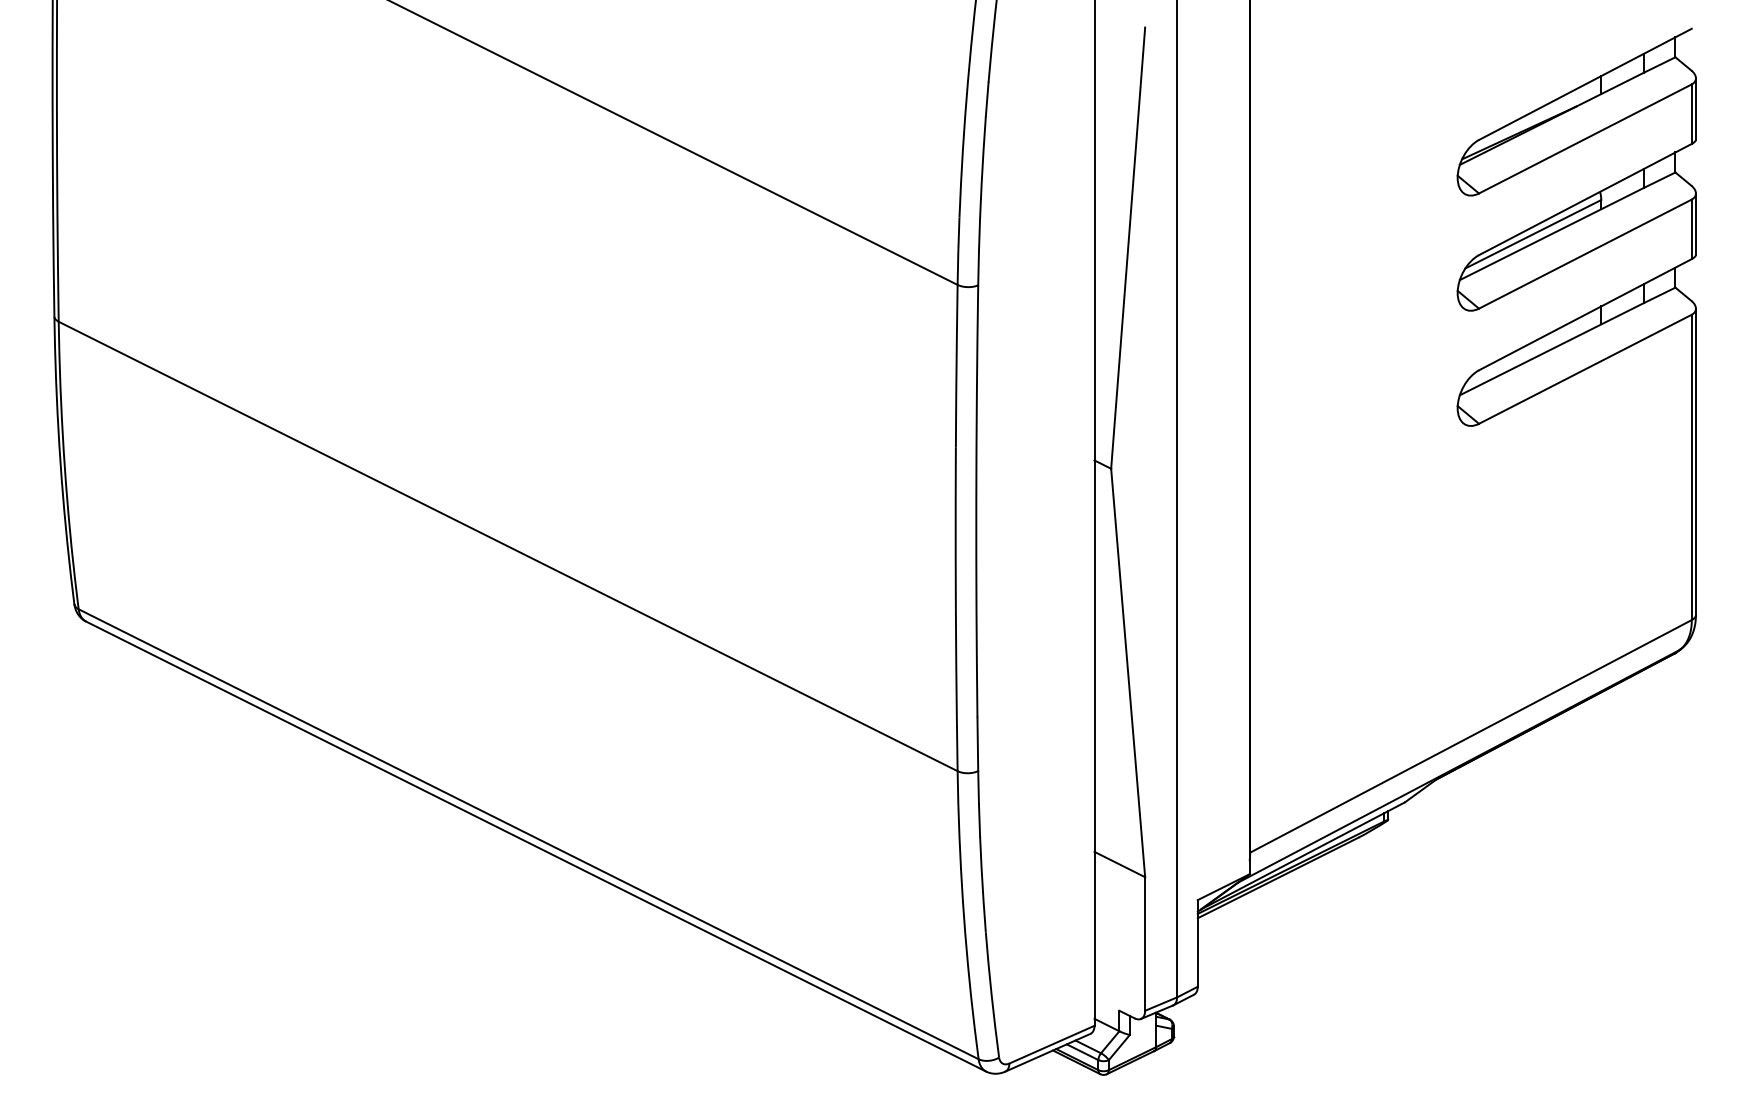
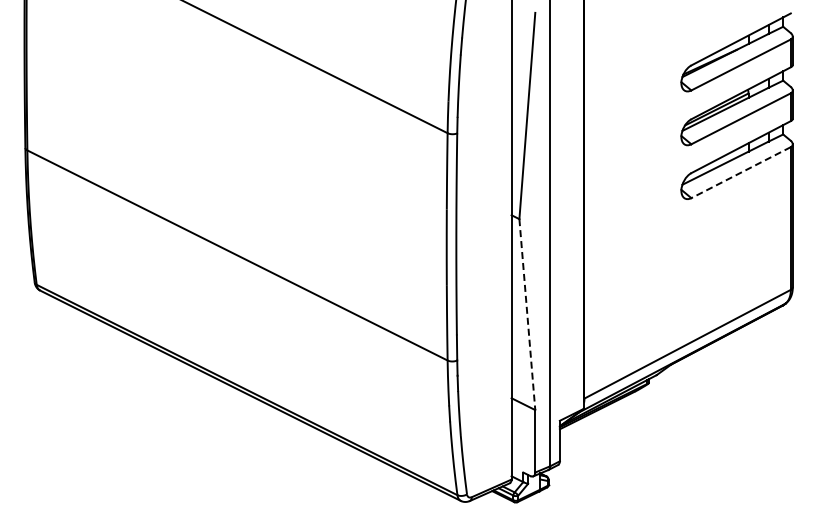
line: (1586, 368) -> (741, 172), solid -> dashed
line: (1128, 672) -> (527, 314), solid -> dashed

